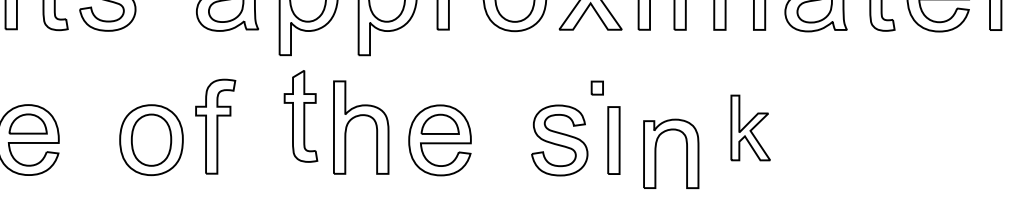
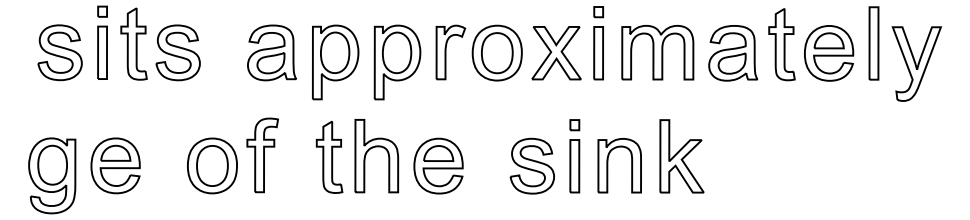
part: (596, 88) -> (574, 125), moved
part: (300, 115) -> (329, 156), moved
part: (750, 128) -> (681, 156), size x1.43
part: (656, 153) -> (608, 165), moved

